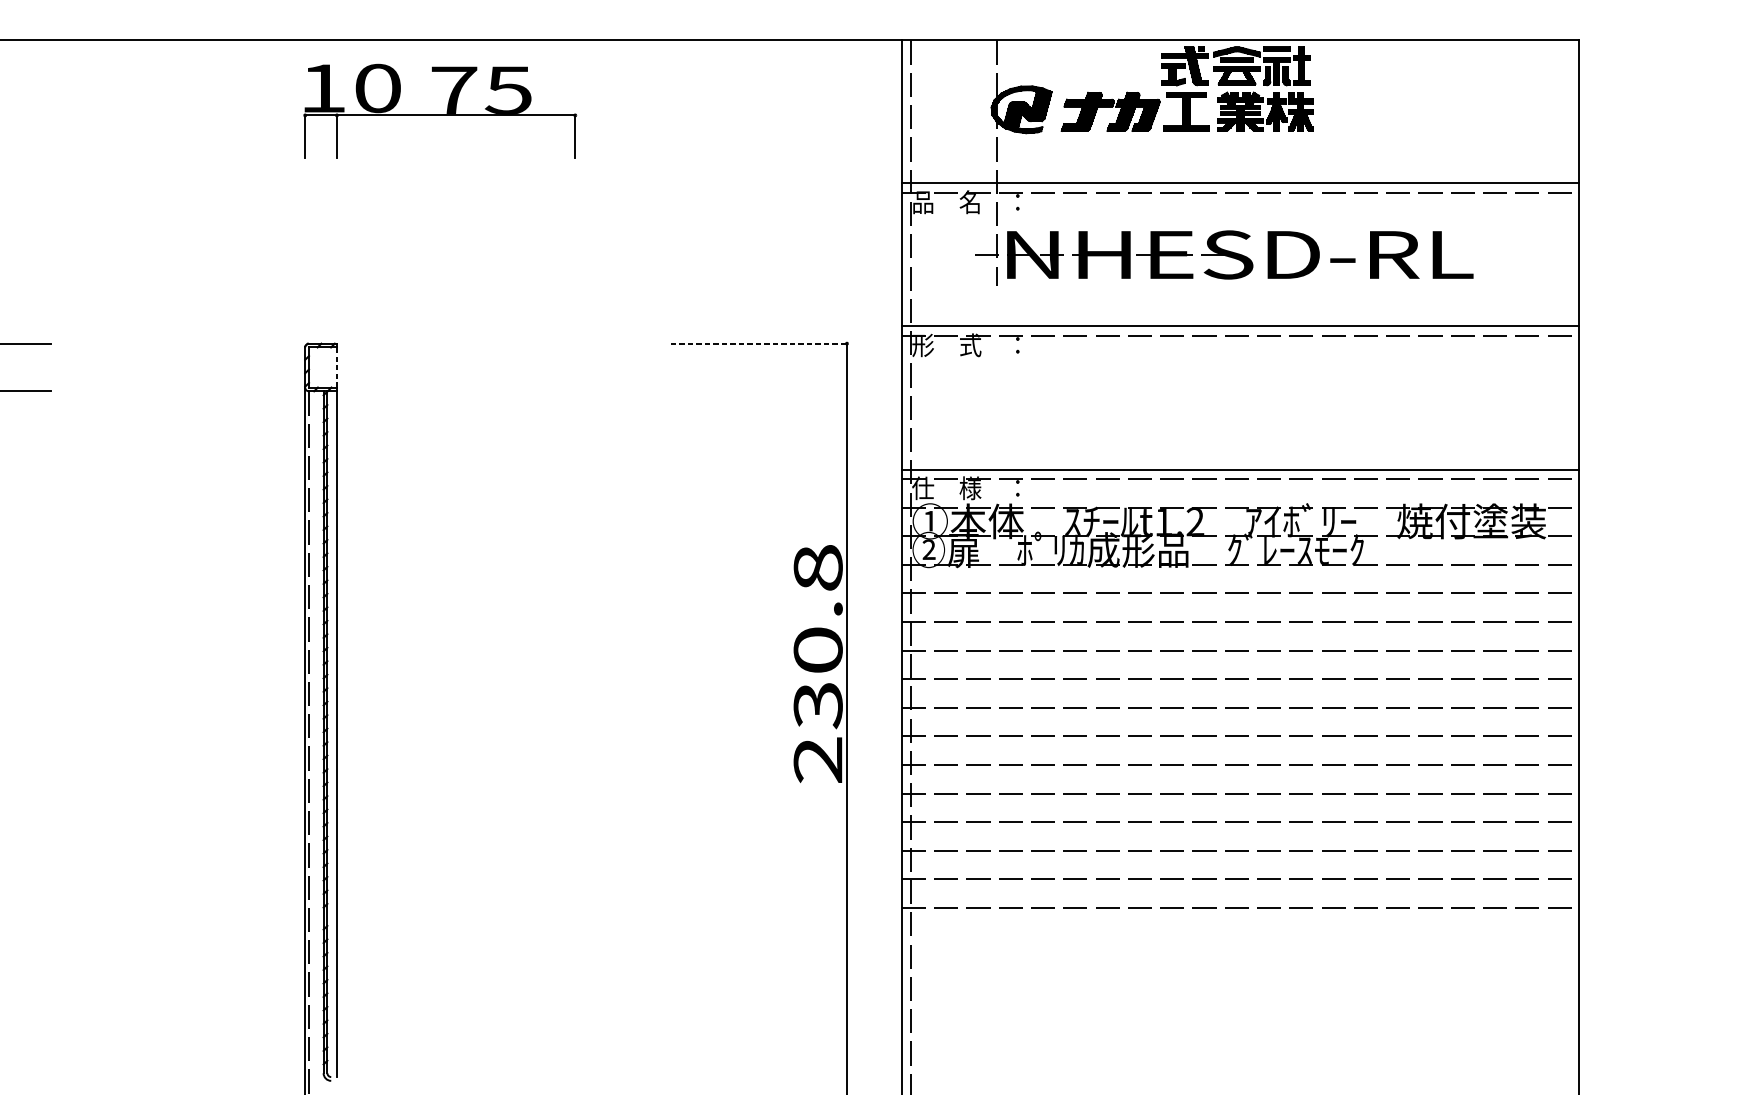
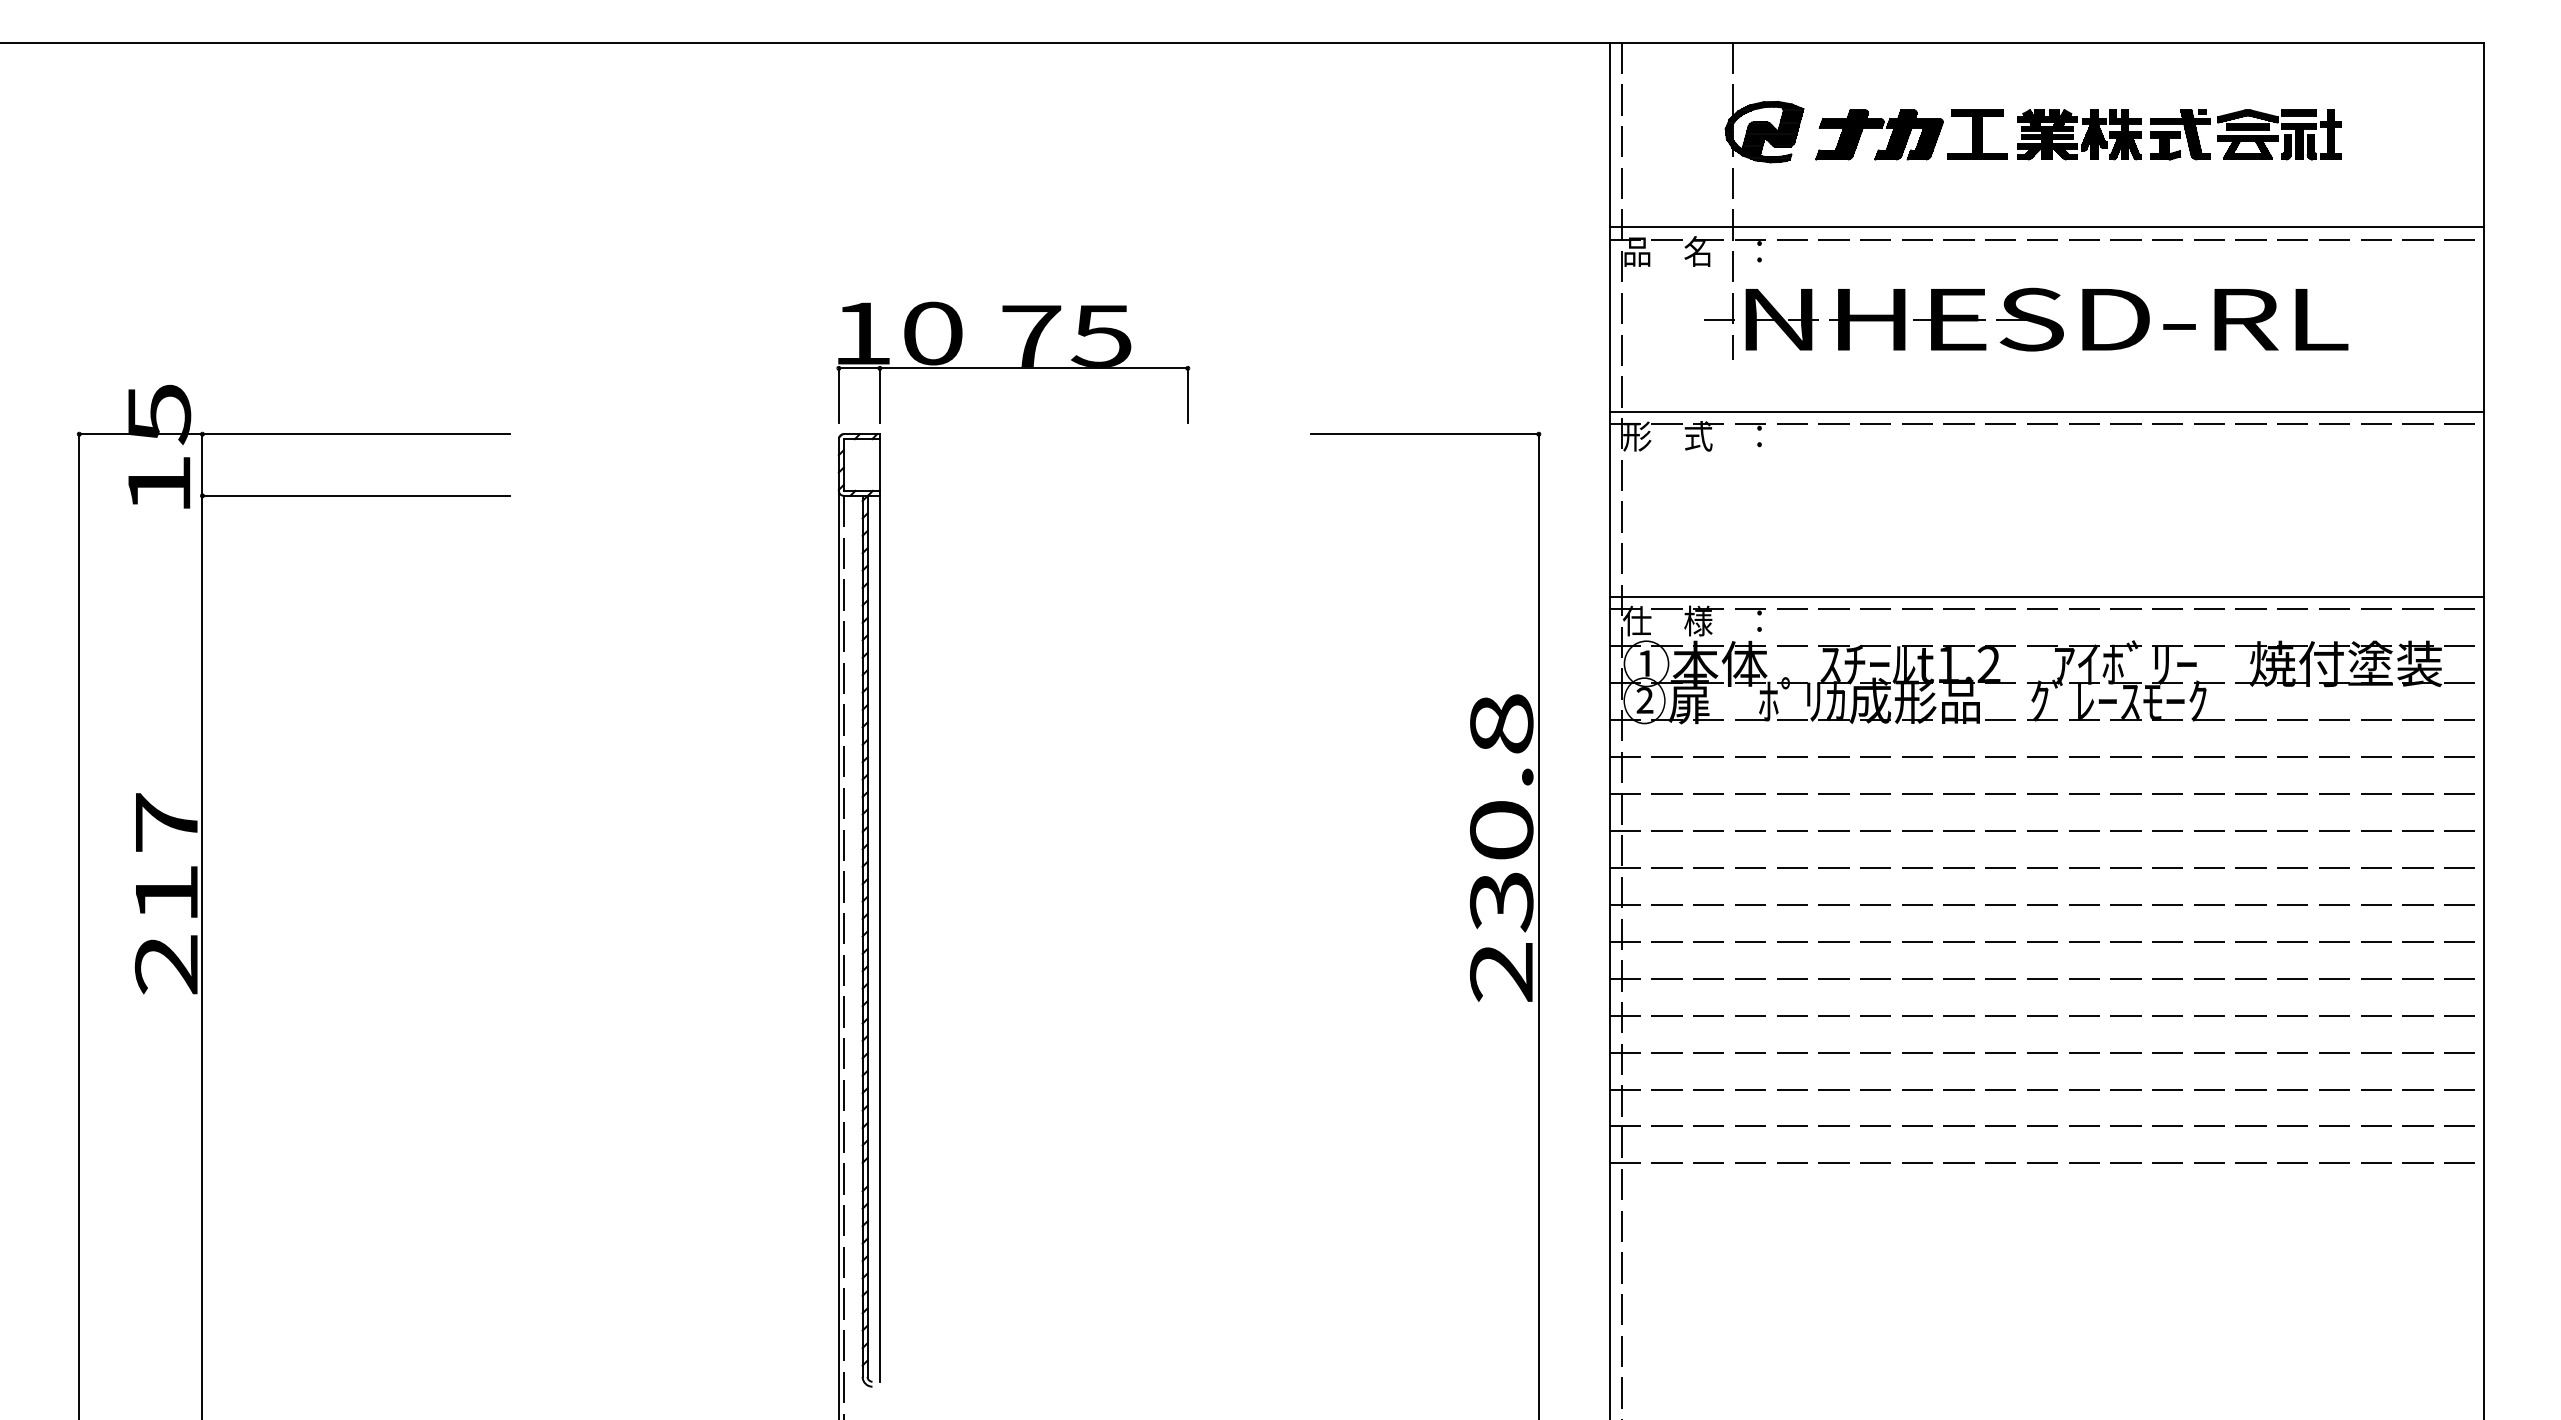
part: (1235, 65) -> (2245, 134), moved
part: (440, 110) -> (1013, 362), moved
line: (758, 343) -> (1424, 434), dashed -> solid
line: (336, 367) -> (879, 465), dashed -> solid

